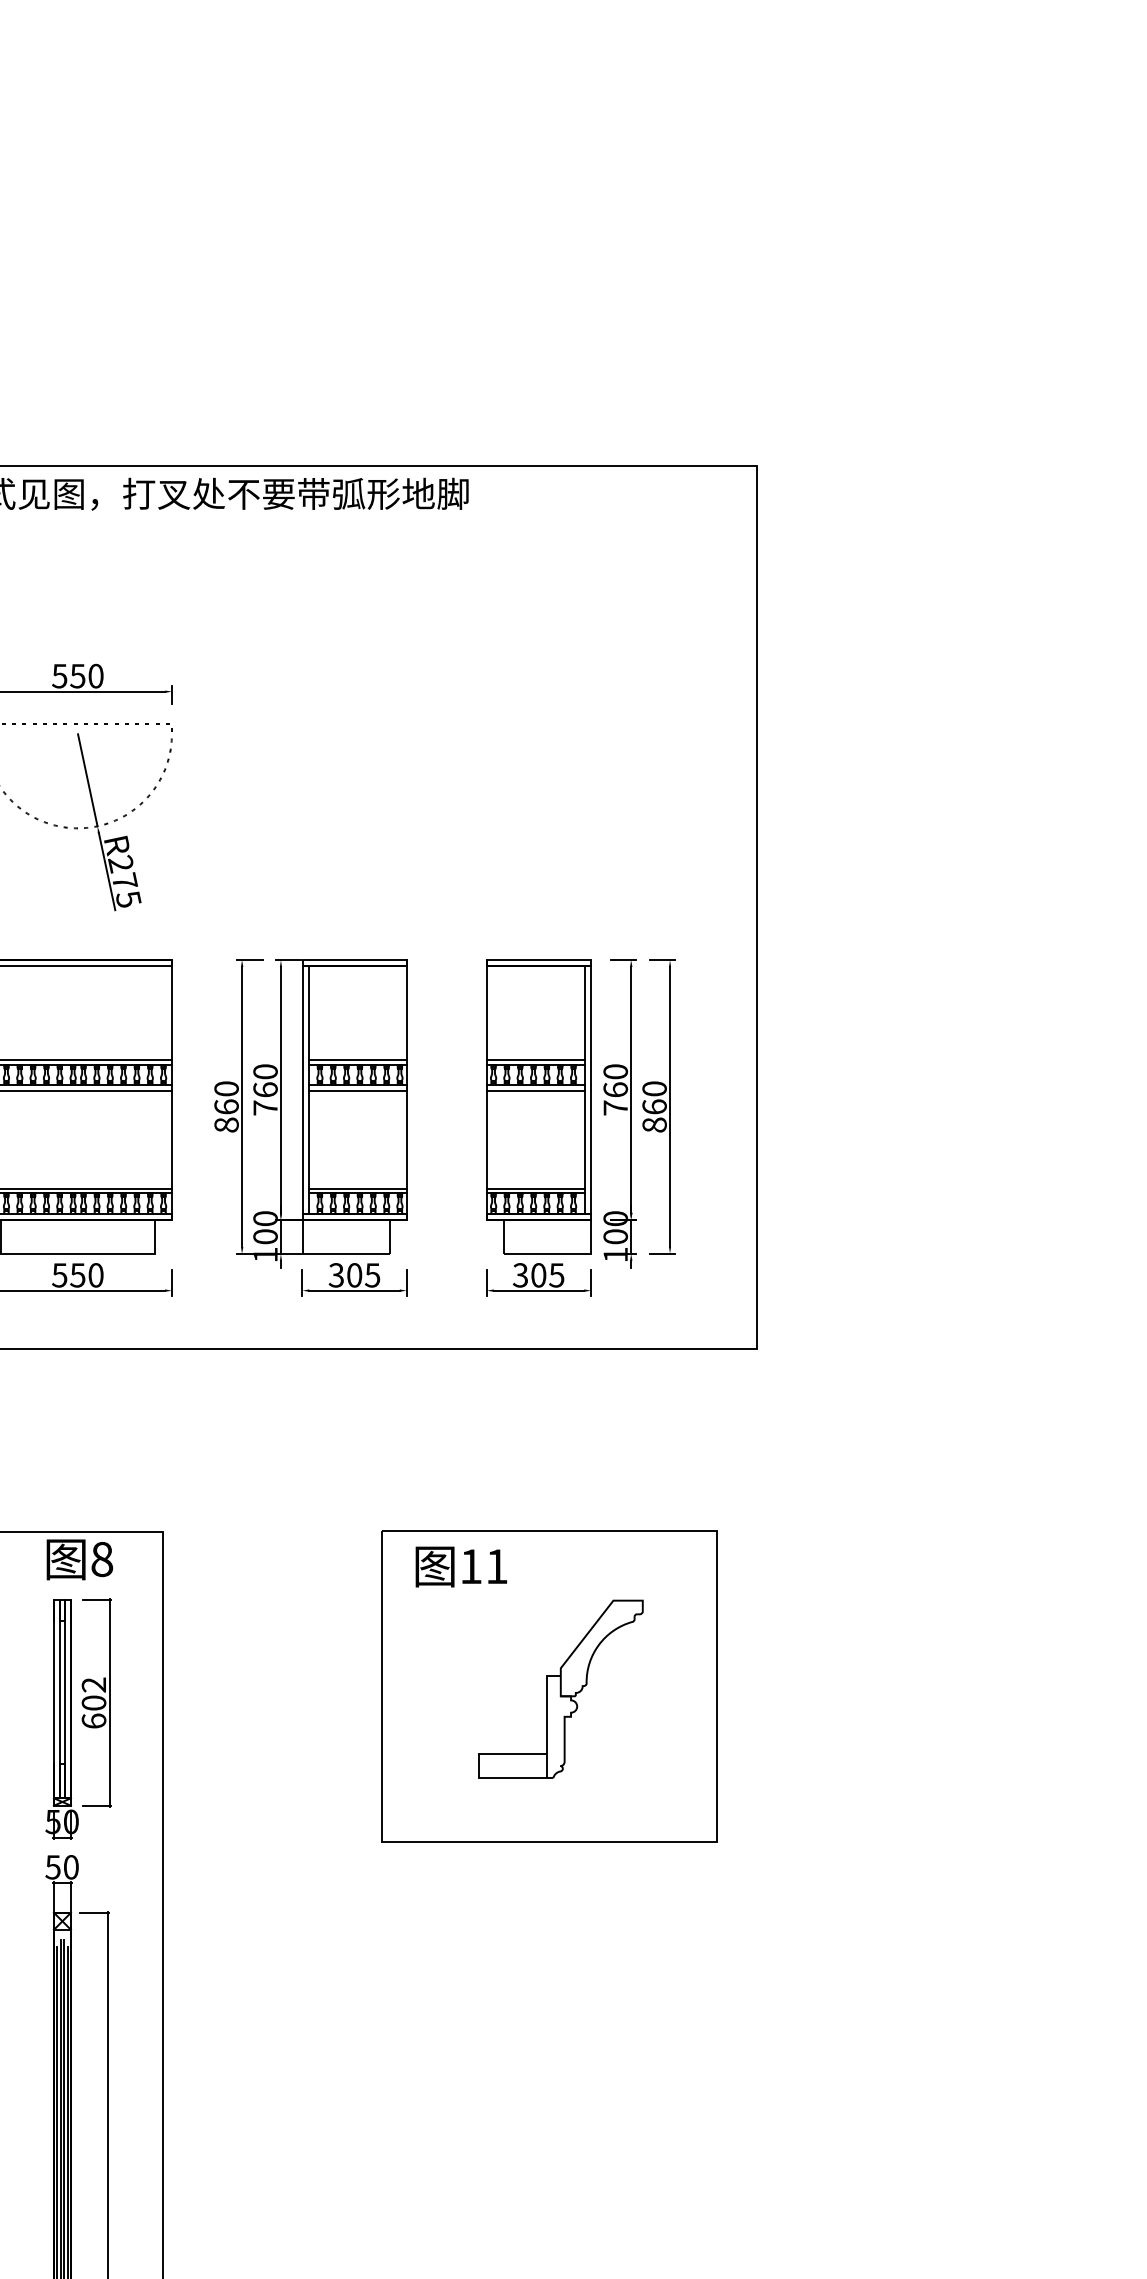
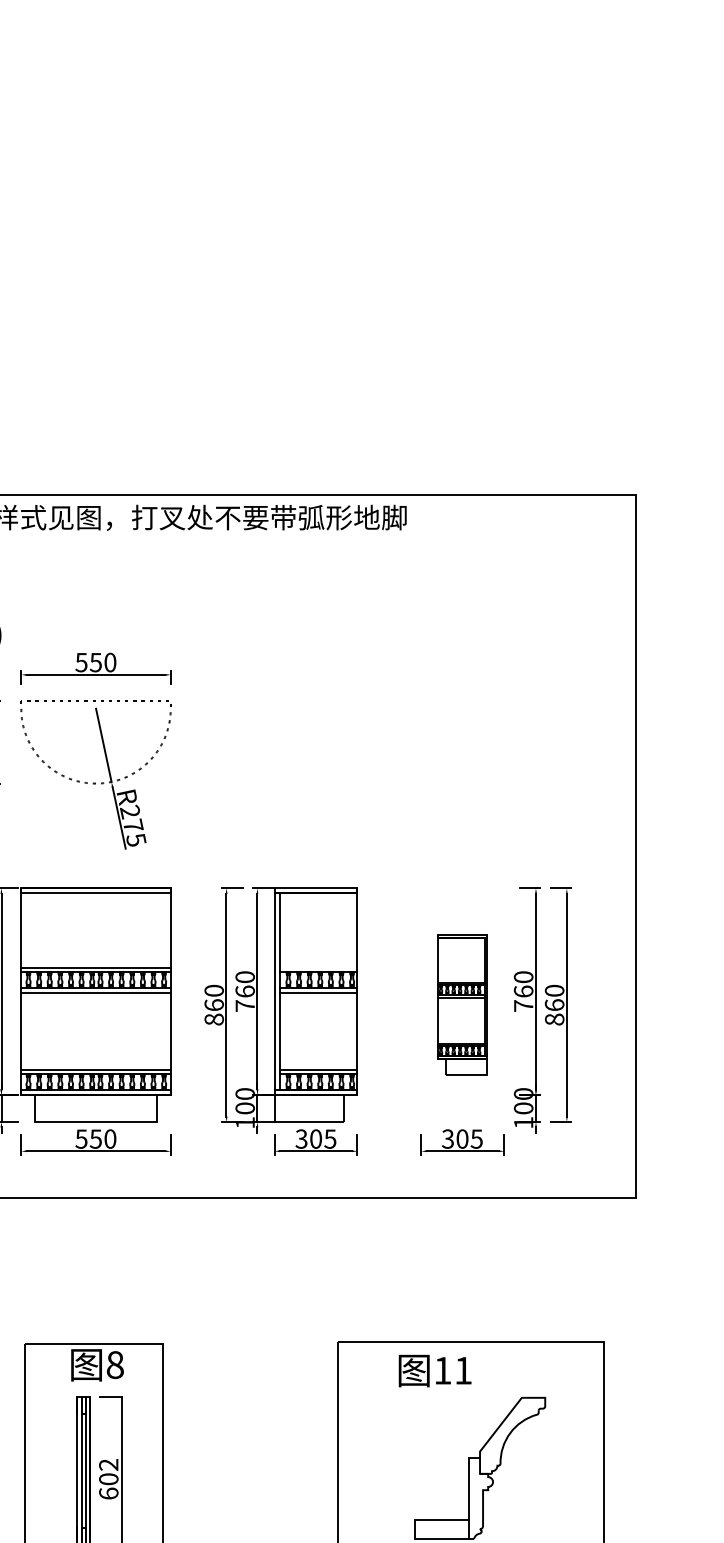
line: (357, 1060) -> (318, 968), removed
part: (538, 1106) -> (462, 1004), size x0.6
text: (460, 1566) -> (434, 1370), moved

